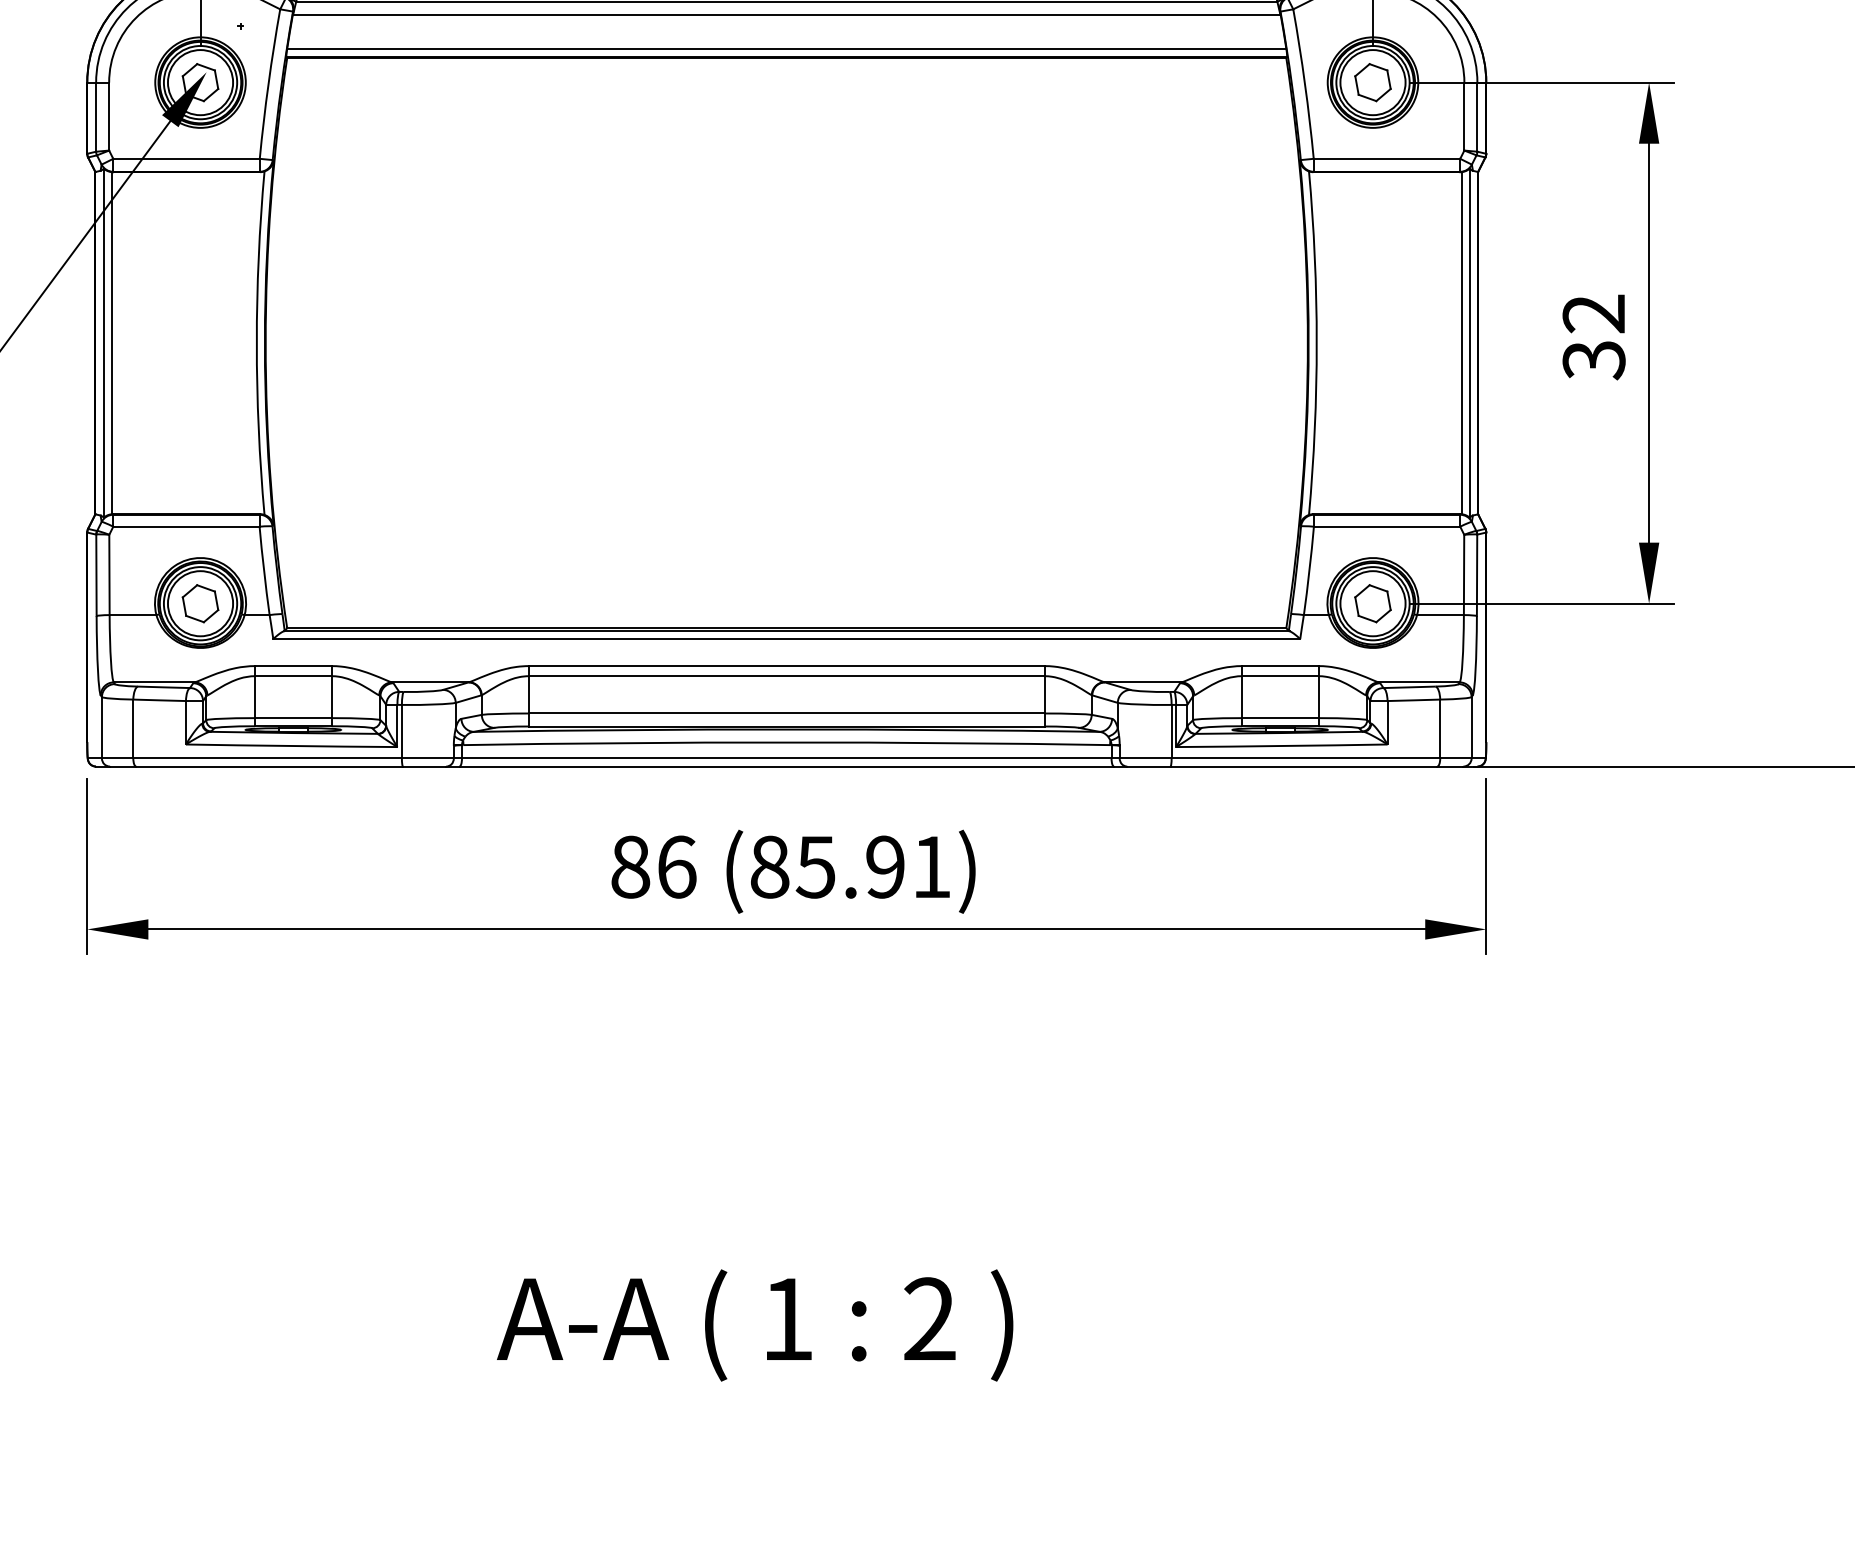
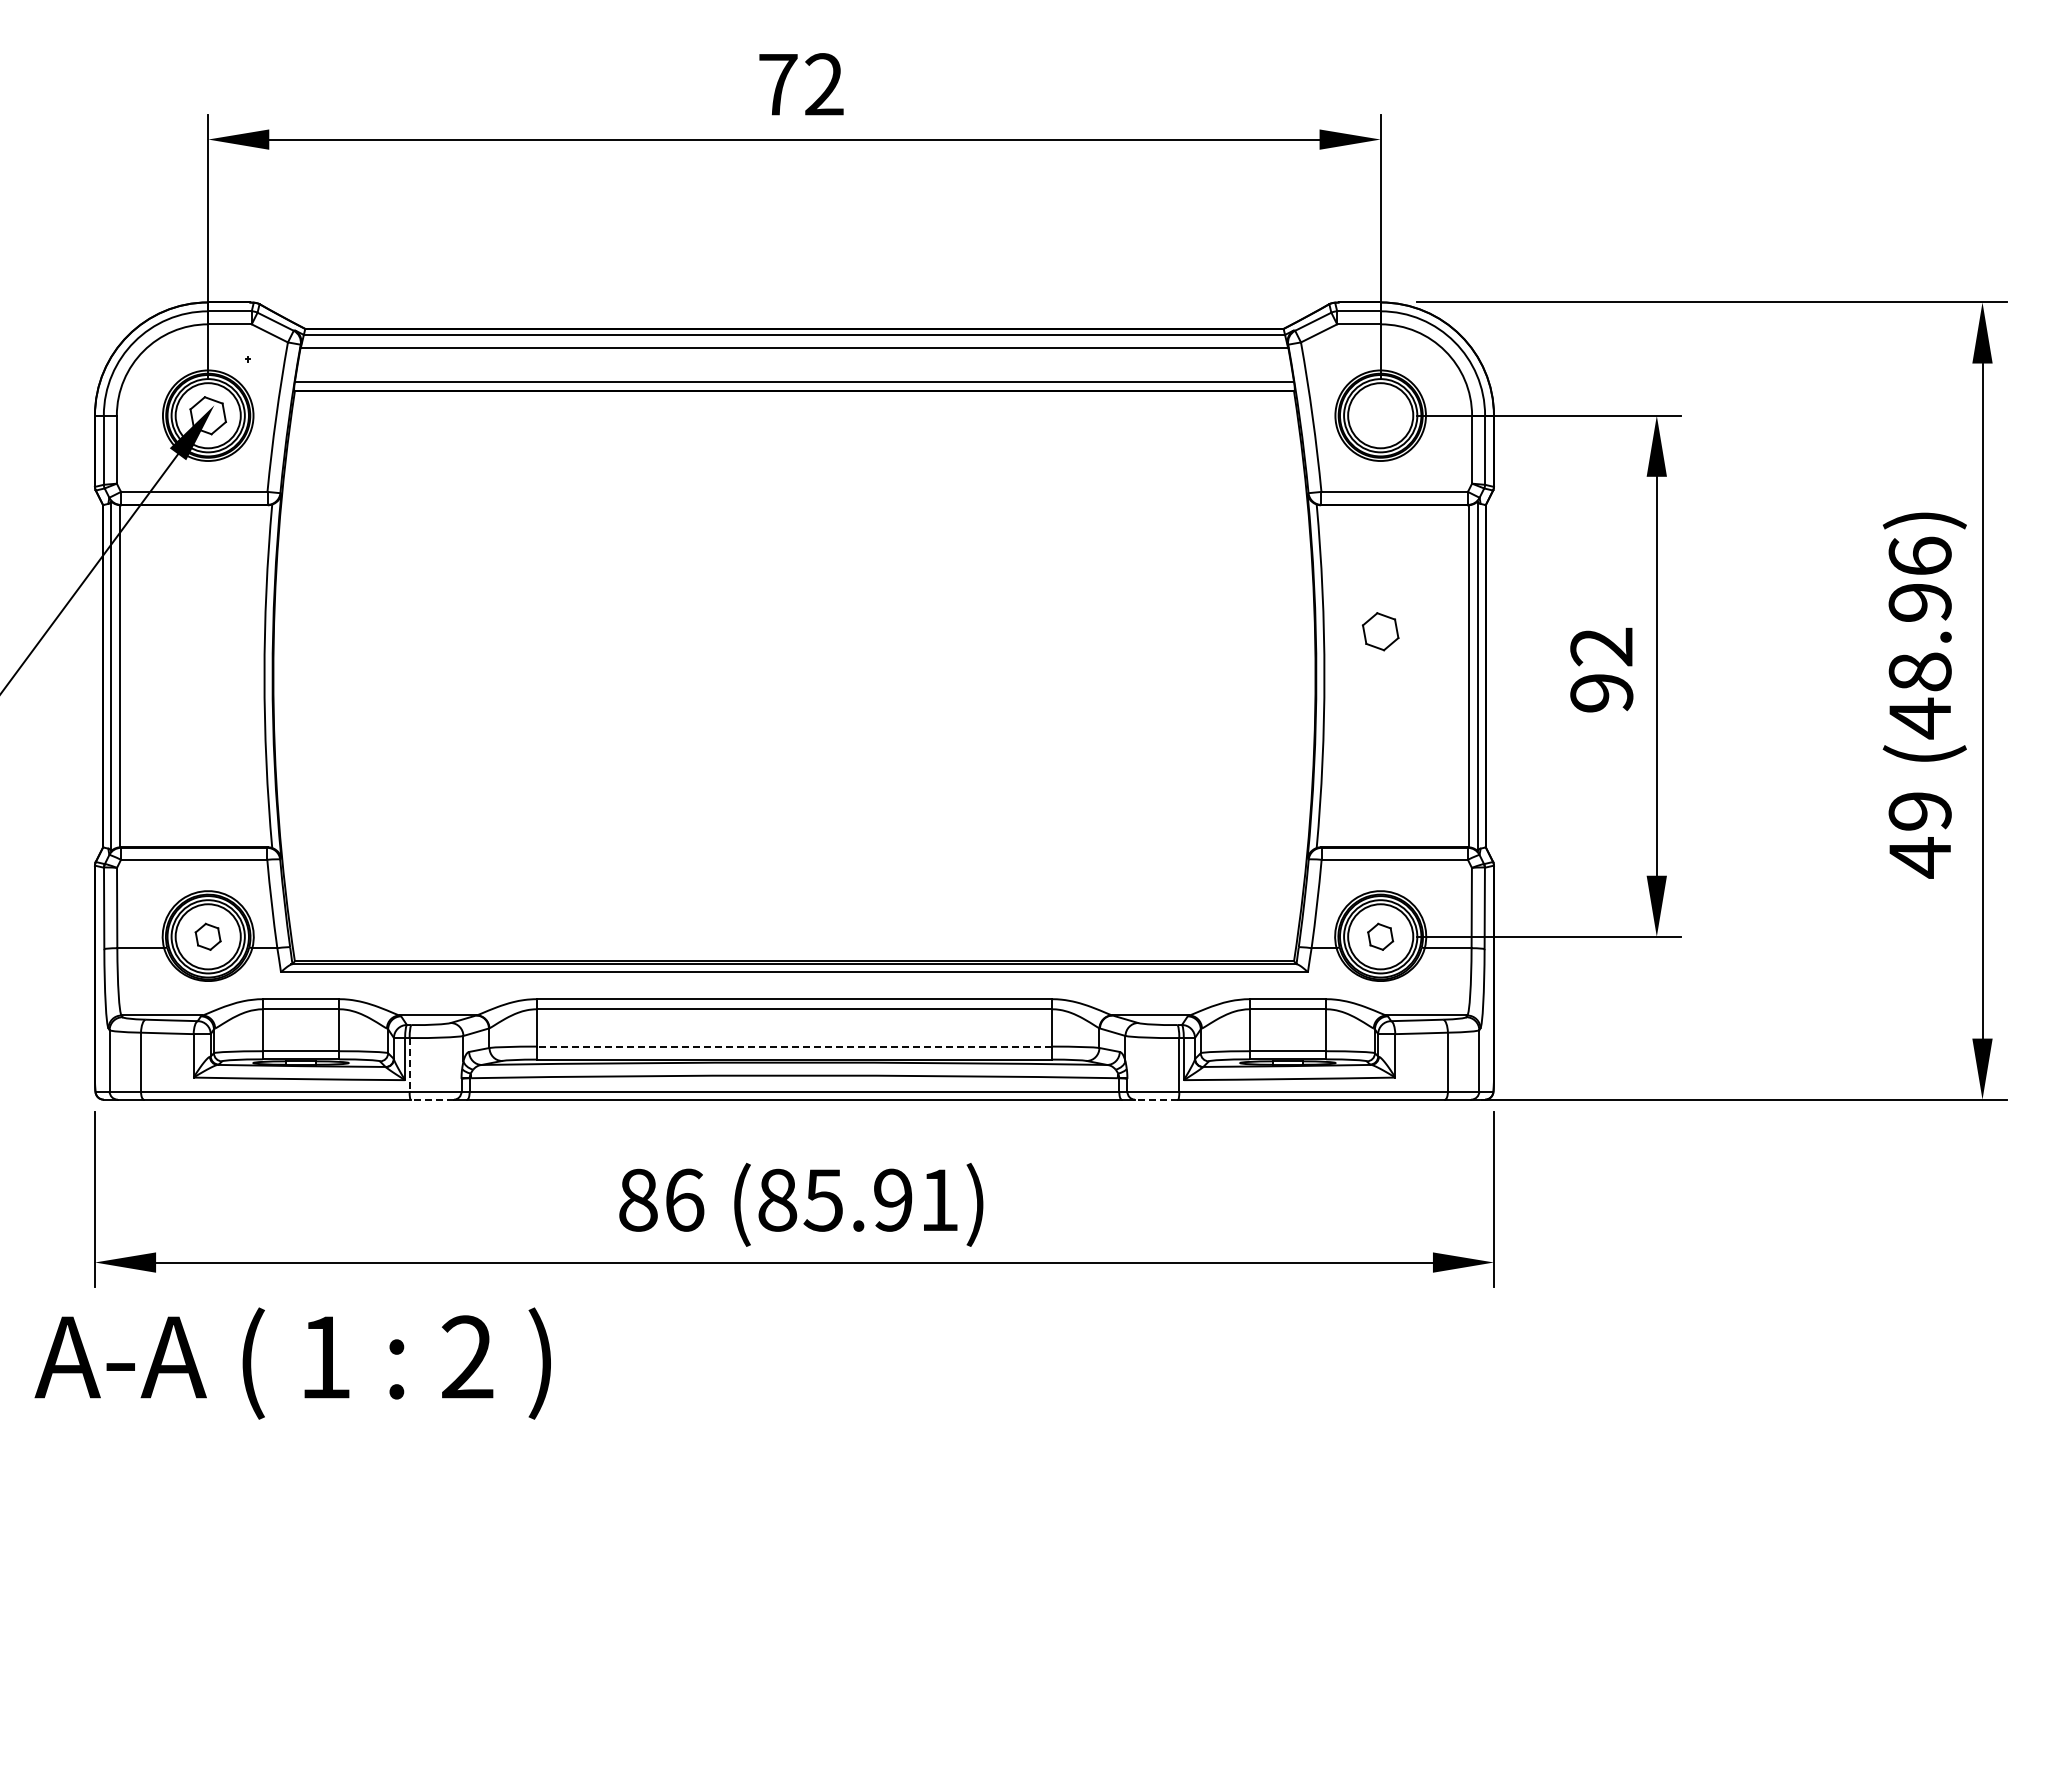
part: (1372, 82) -> (1380, 631), moved
text: (1593, 360) -> (1601, 693), 32 -> 92
part: (199, 603) -> (207, 936), size x0.7
part: (1372, 603) -> (1380, 936), size x0.7
line: (786, 713) -> (794, 1046), solid -> dashed
line: (401, 731) -> (409, 1064), solid -> dashed
line: (424, 766) -> (432, 1099), solid -> dashed
line: (1148, 766) -> (1156, 1099), solid -> dashed
text: (754, 1325) -> (292, 1363), moved

